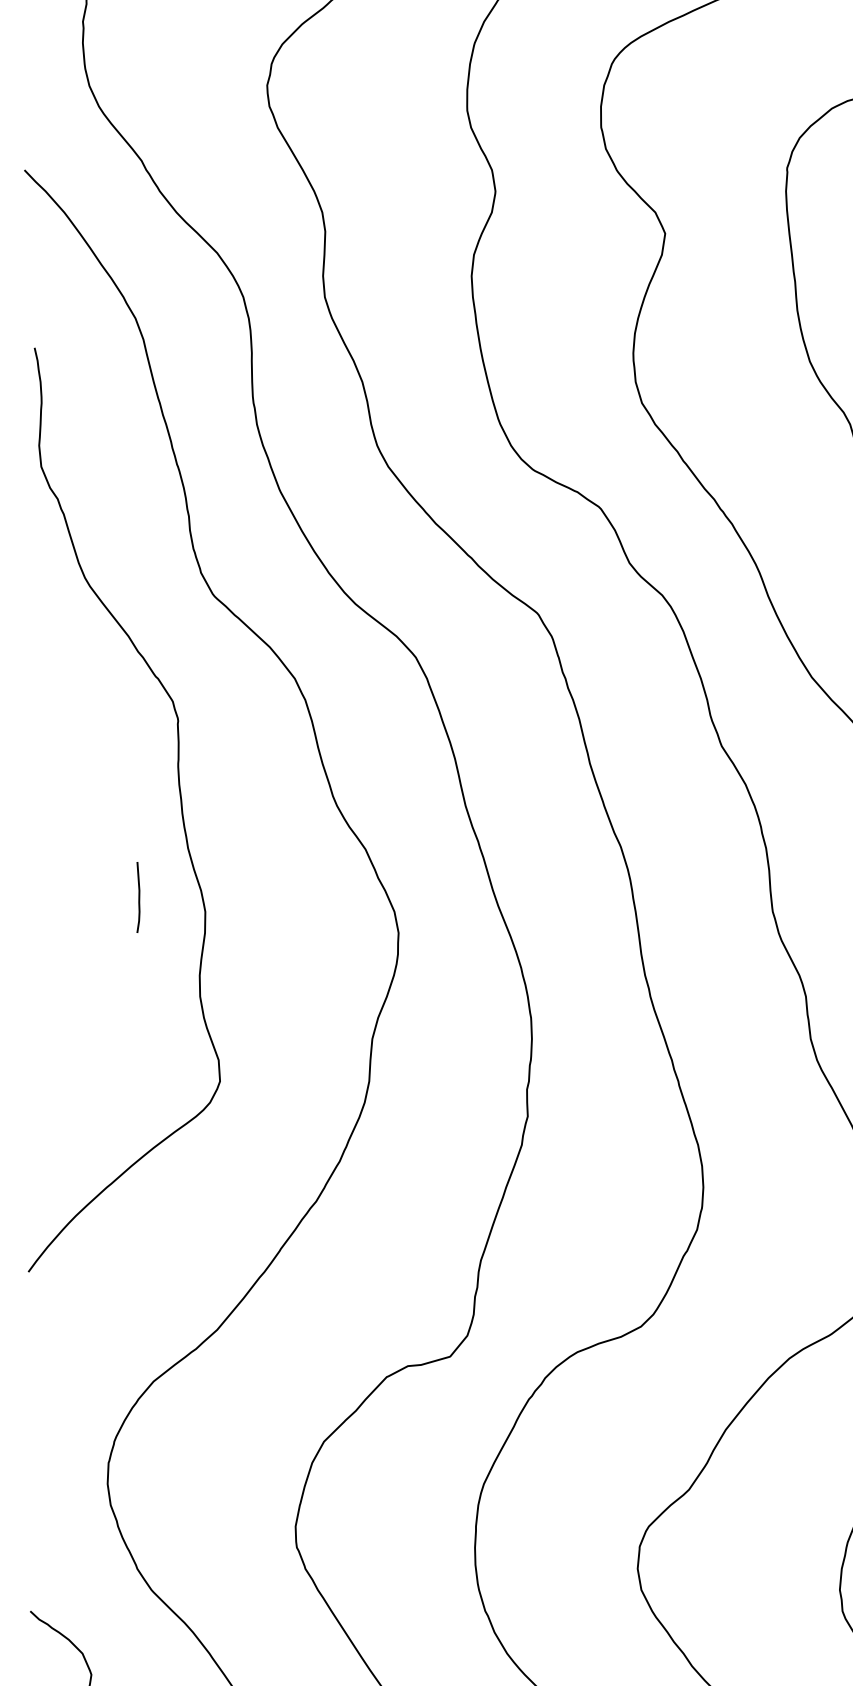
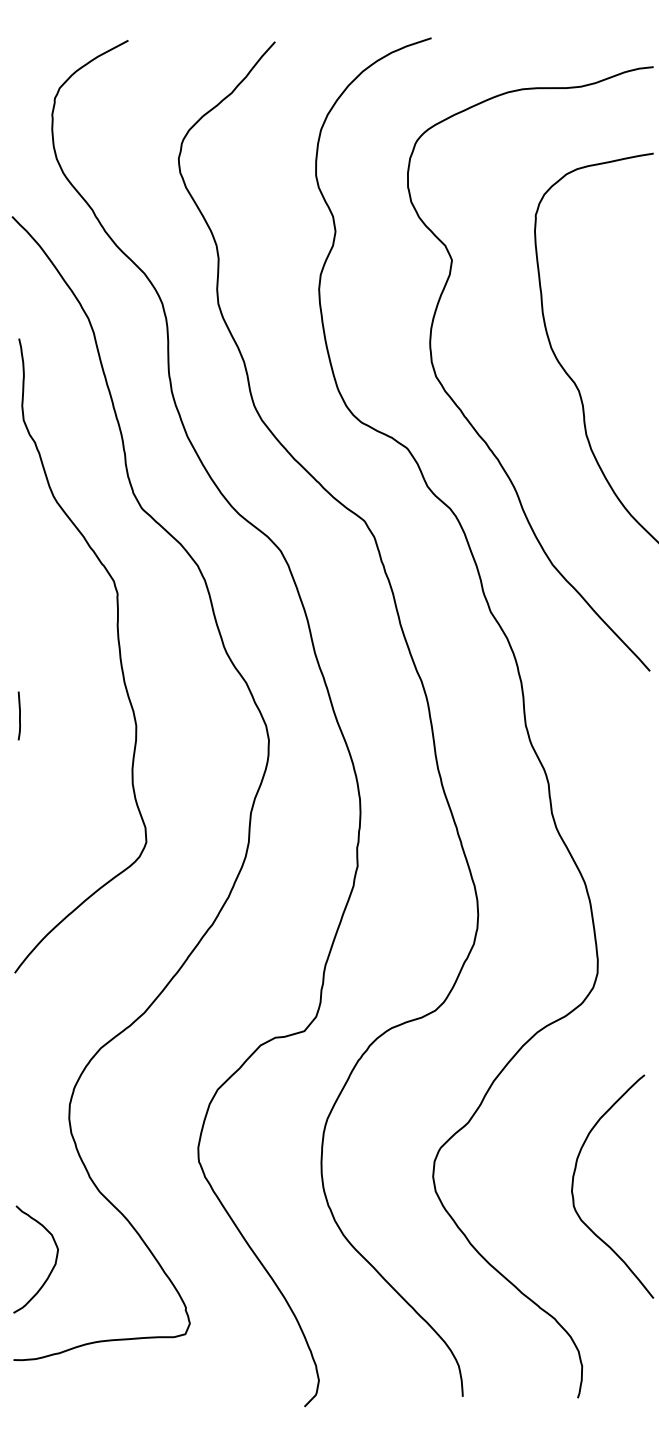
curve: (138, 896) -> (19, 715), moved

